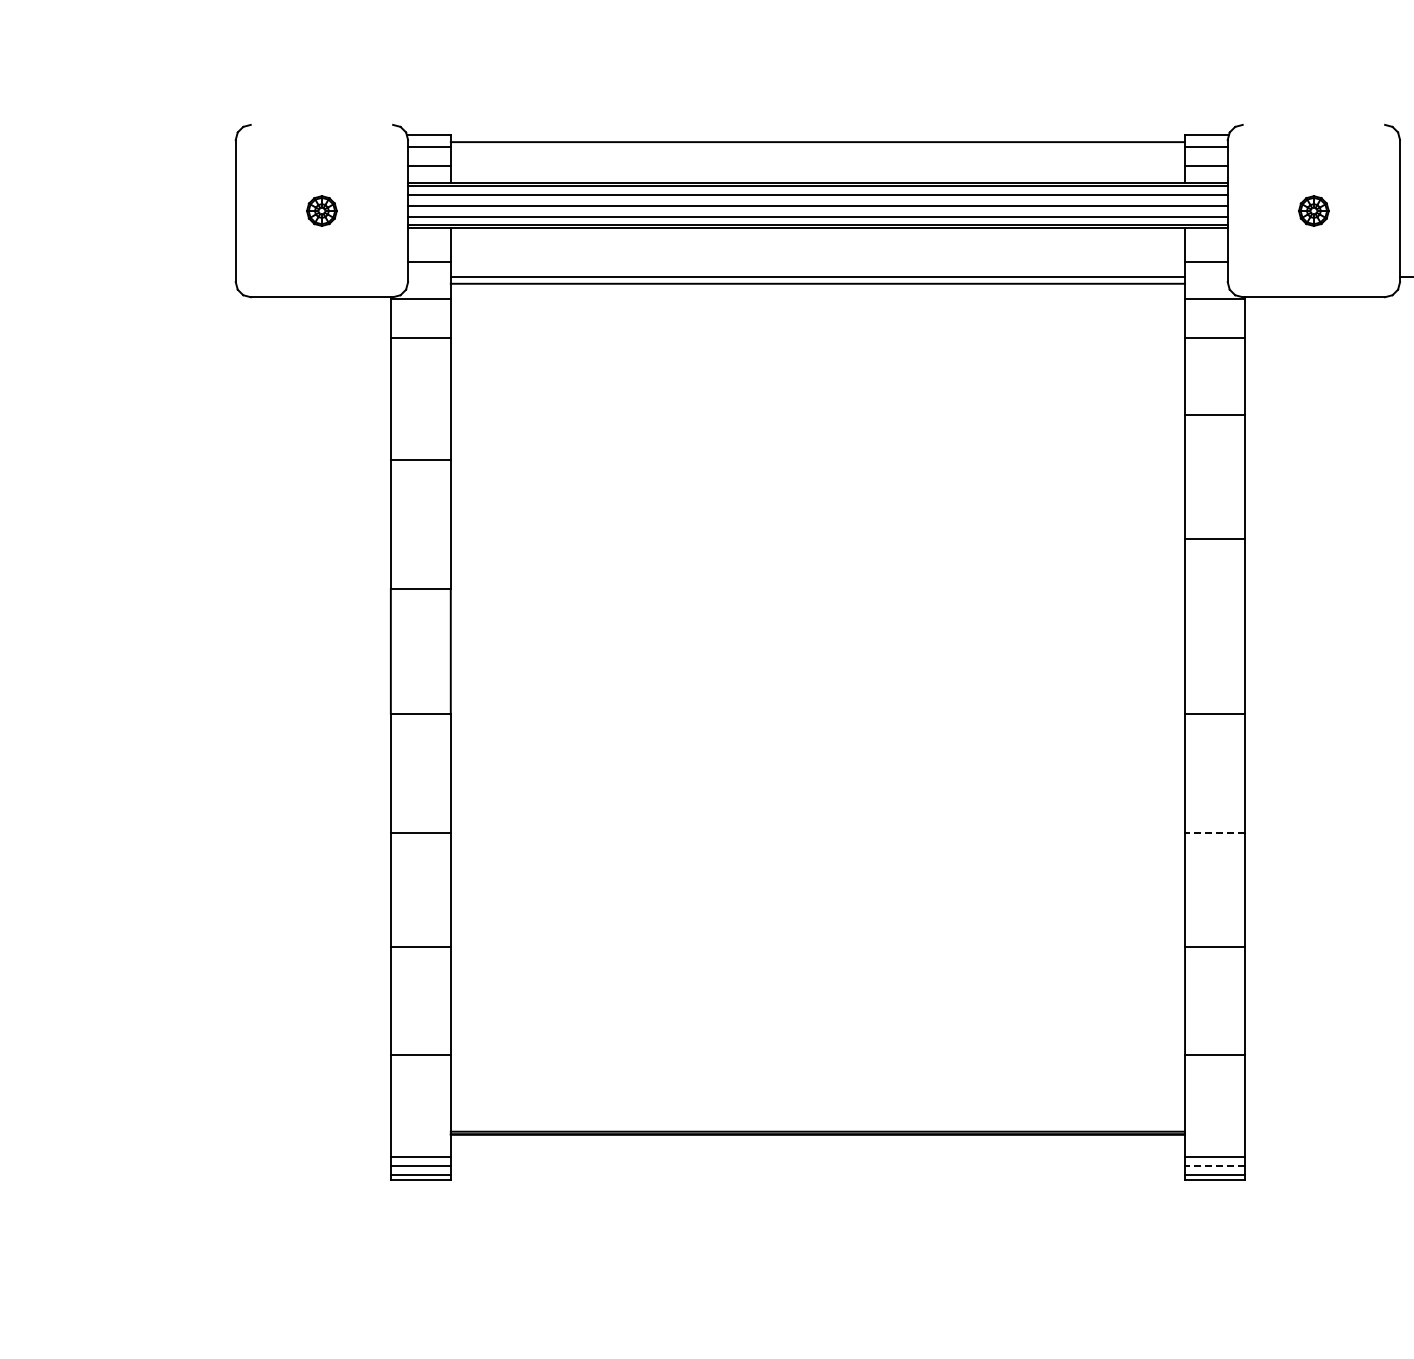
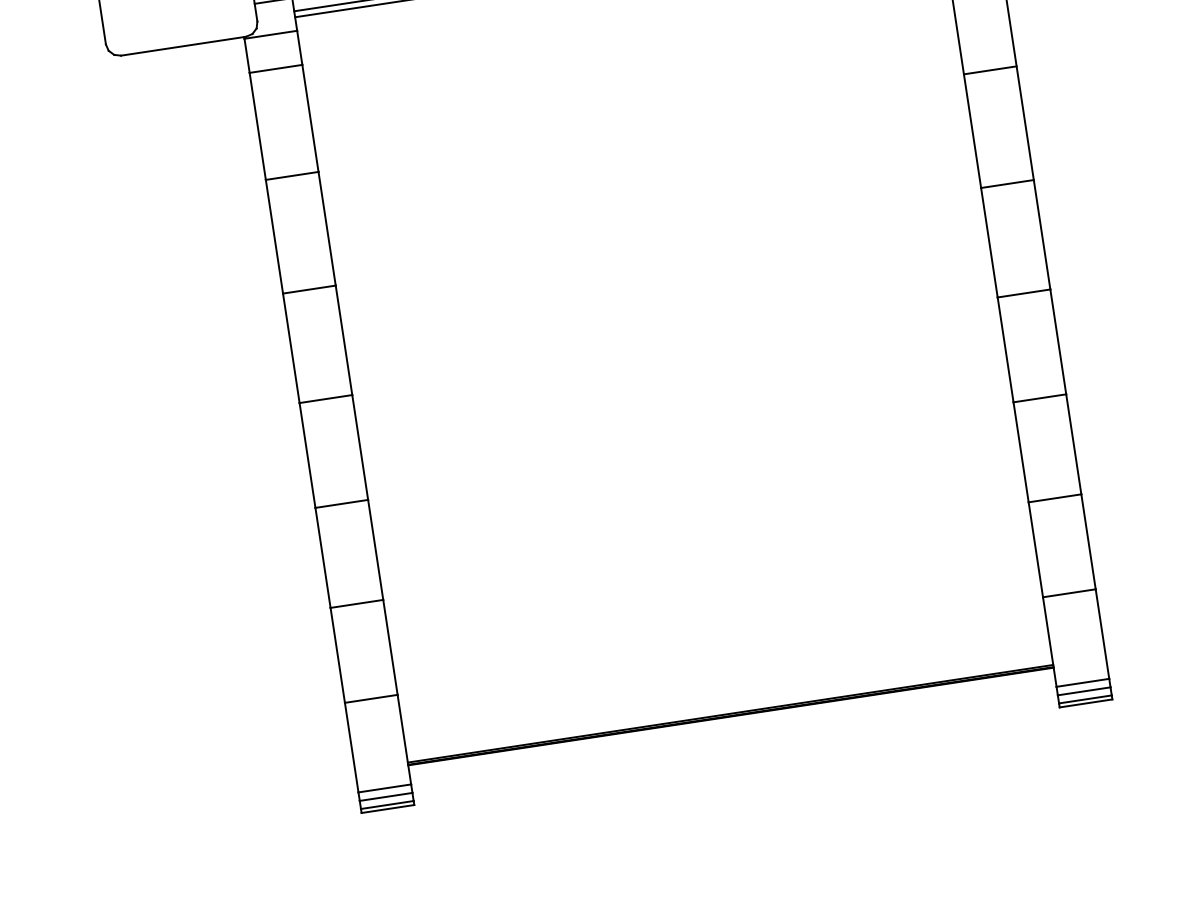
line: (1214, 414) -> (989, 70), moved
line: (1214, 539) -> (1007, 184), moved
line: (1215, 832) -> (1040, 397), dashed -> solid
line: (1215, 1166) -> (1084, 691), dashed -> solid

